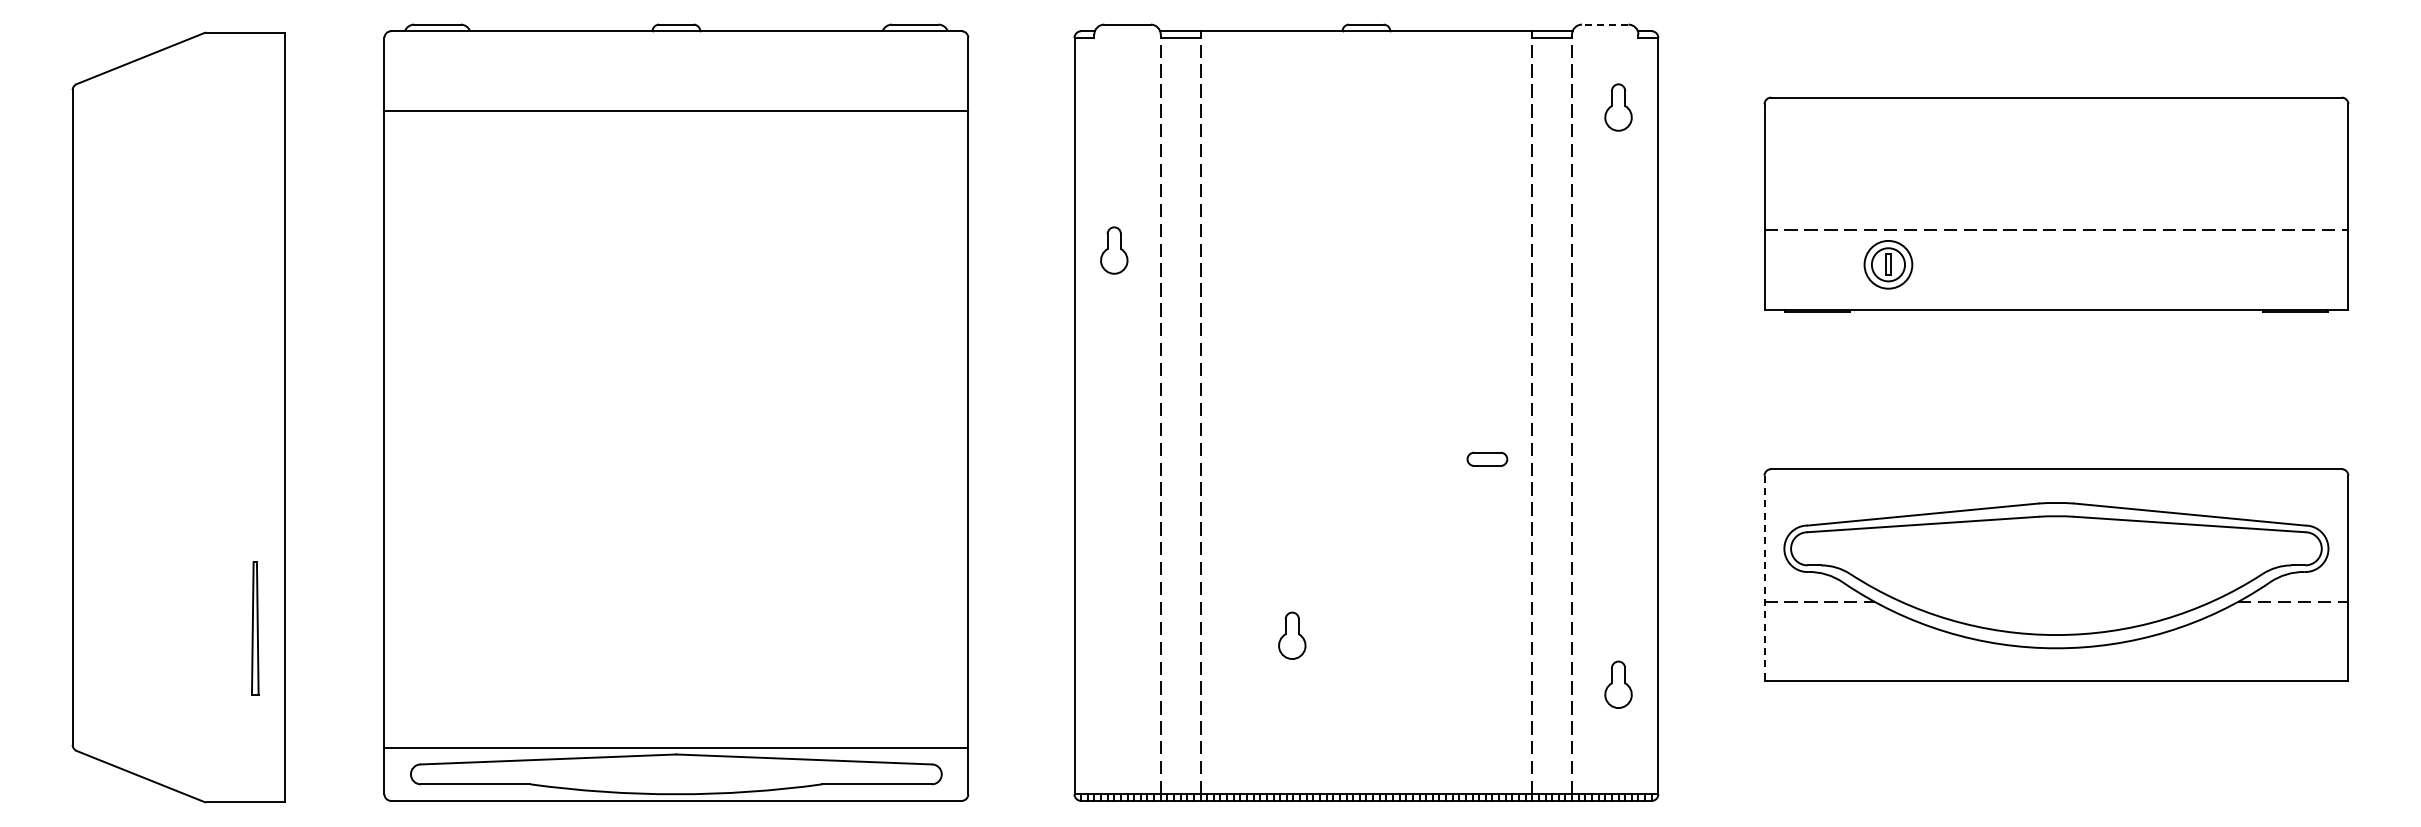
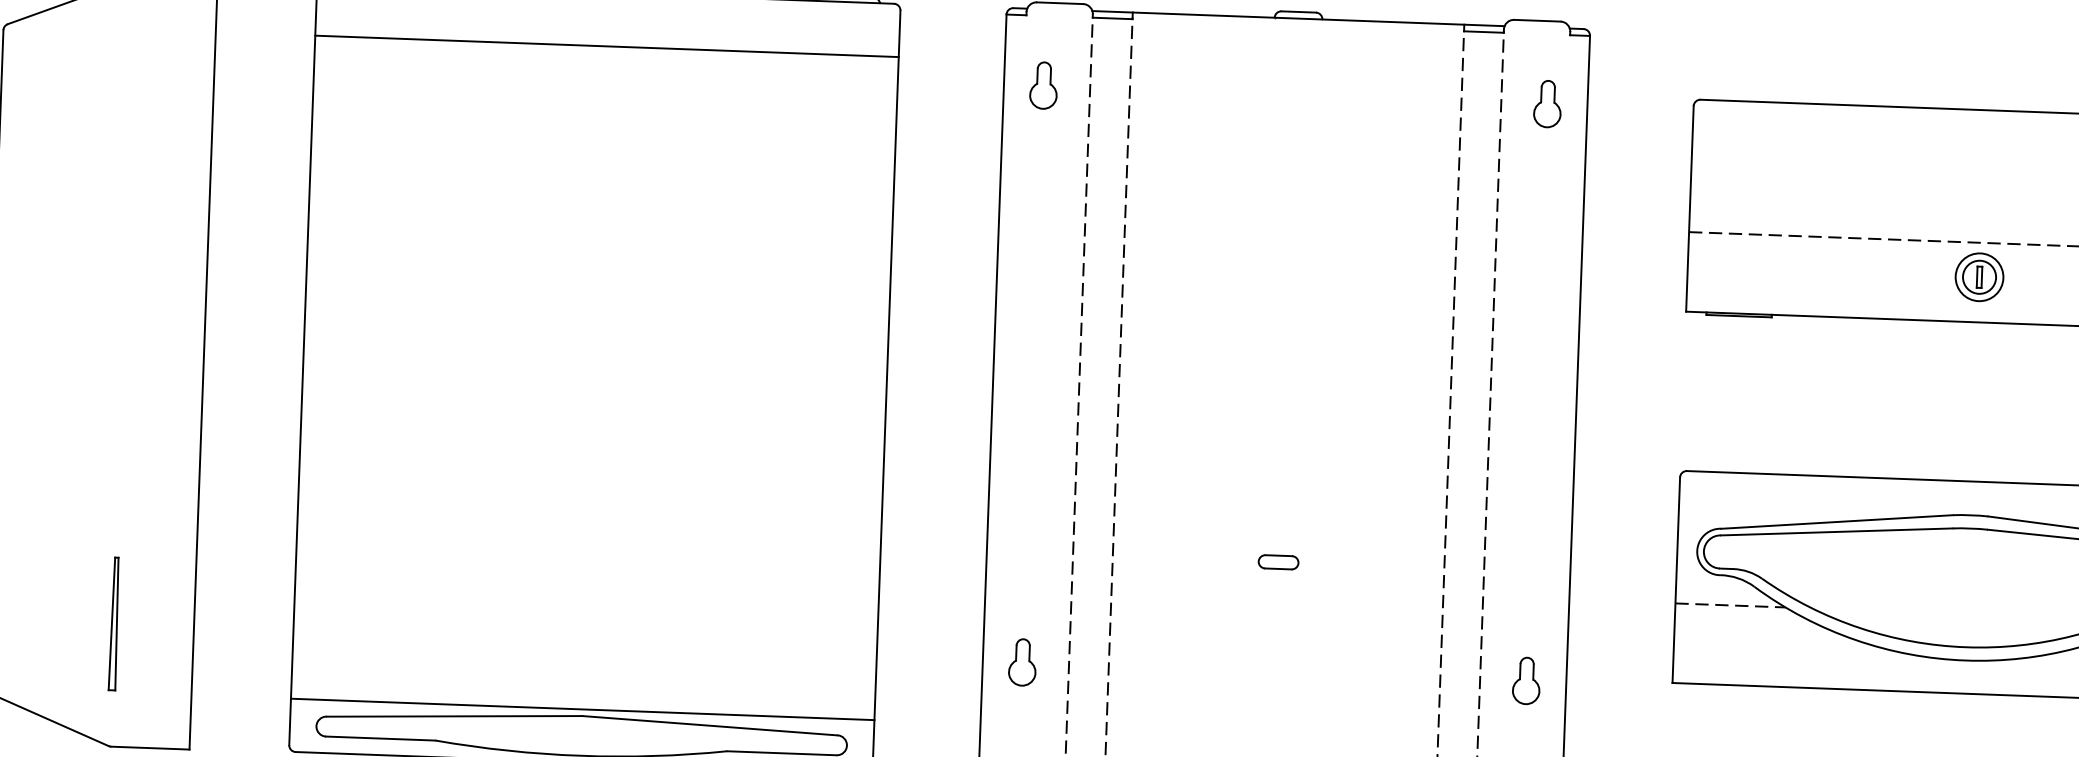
line: (1604, 24) -> (1536, 20), dashed -> solid
line: (676, 111) -> (607, 46), moved
part: (1114, 250) -> (1043, 85), moved
part: (1888, 264) -> (1979, 276), moved
part: (1487, 458) -> (1278, 561), moved
line: (1764, 578) -> (1676, 580), dashed -> solid
part: (255, 628) -> (114, 623), moved
part: (1292, 635) -> (1022, 662), moved

